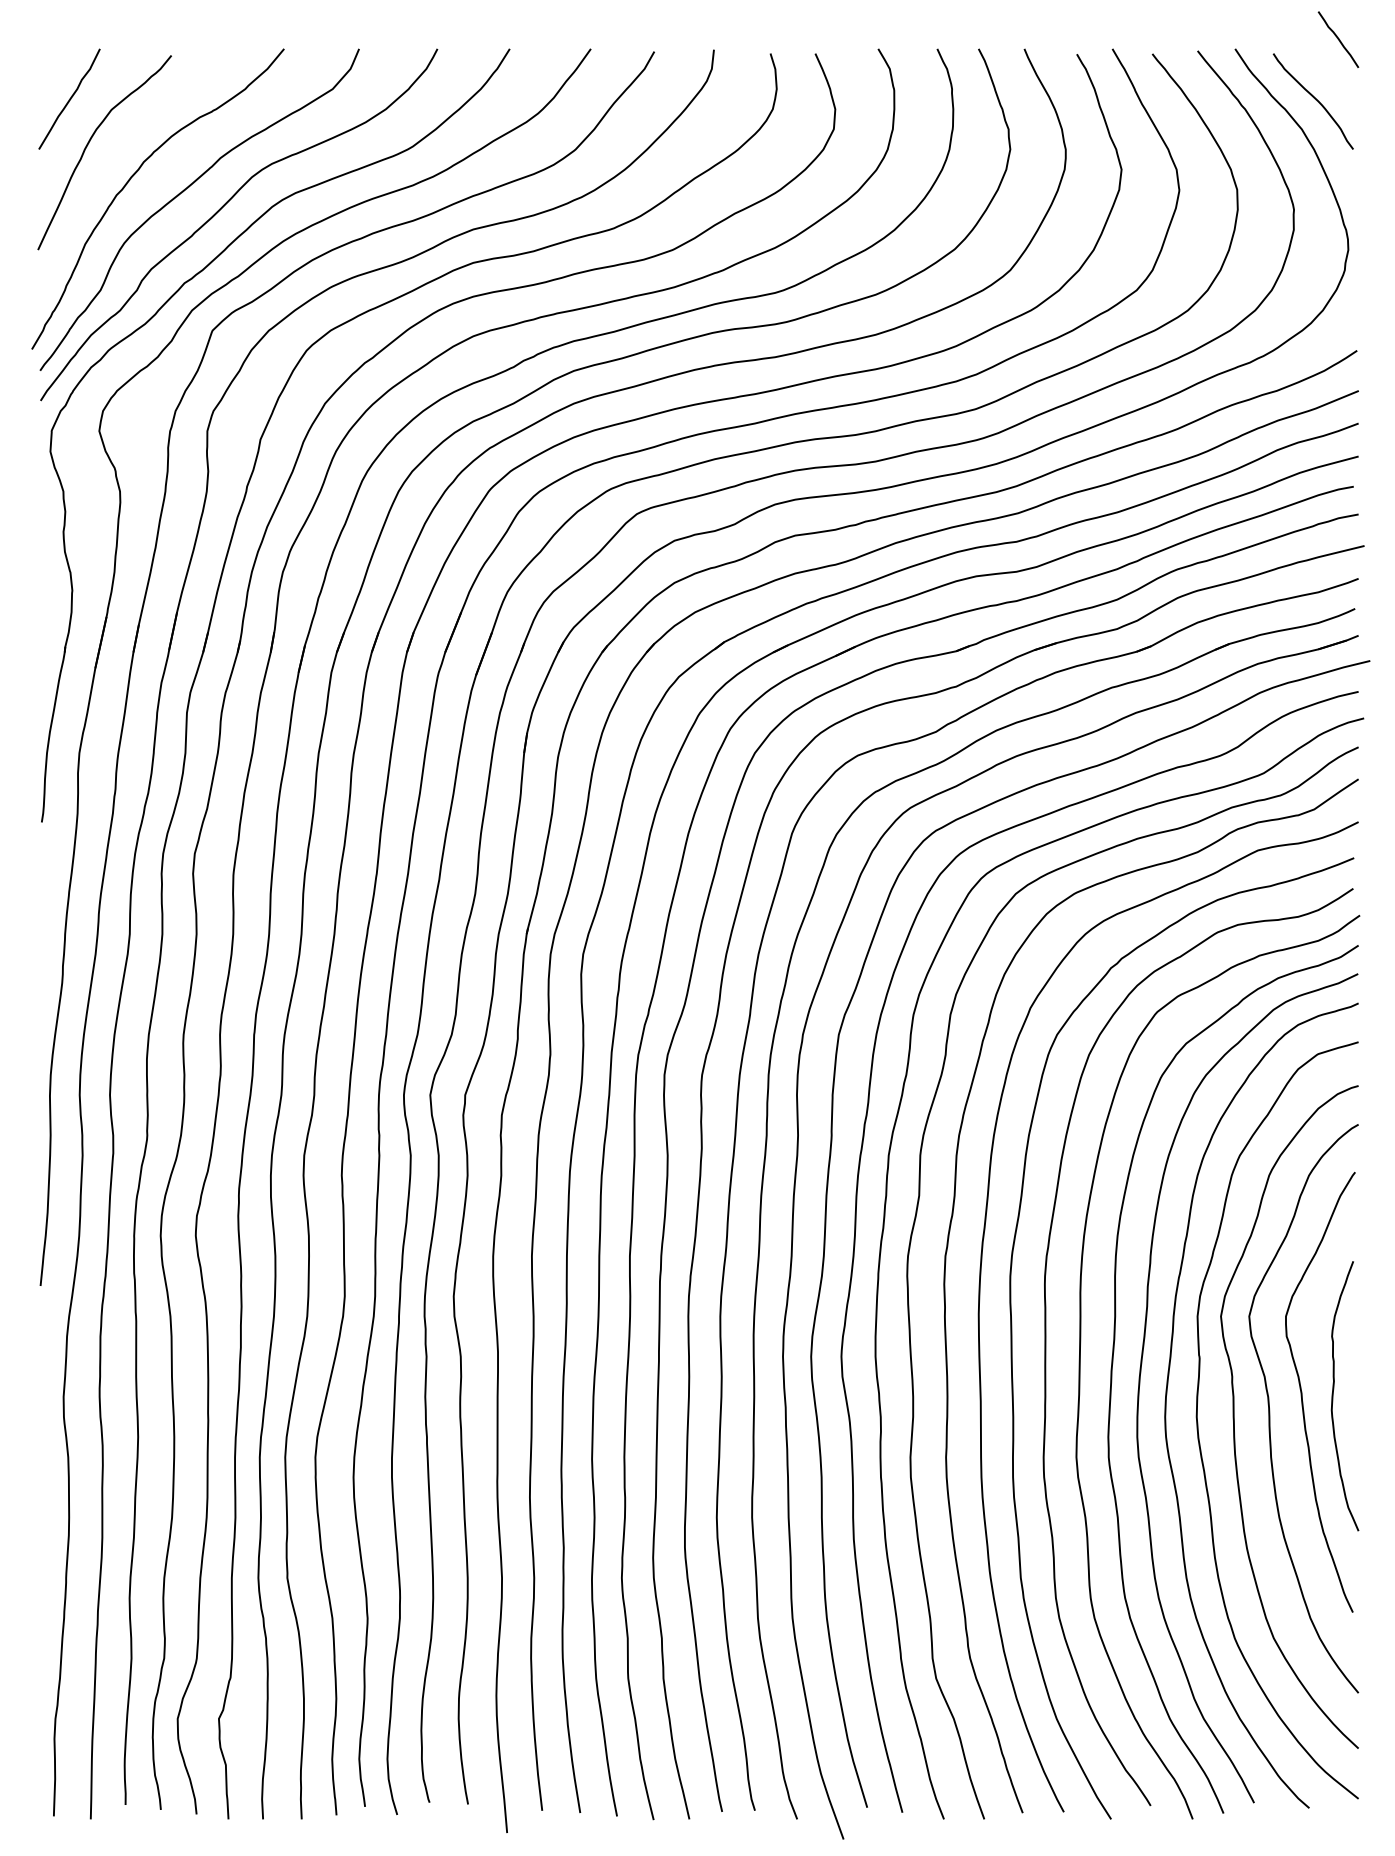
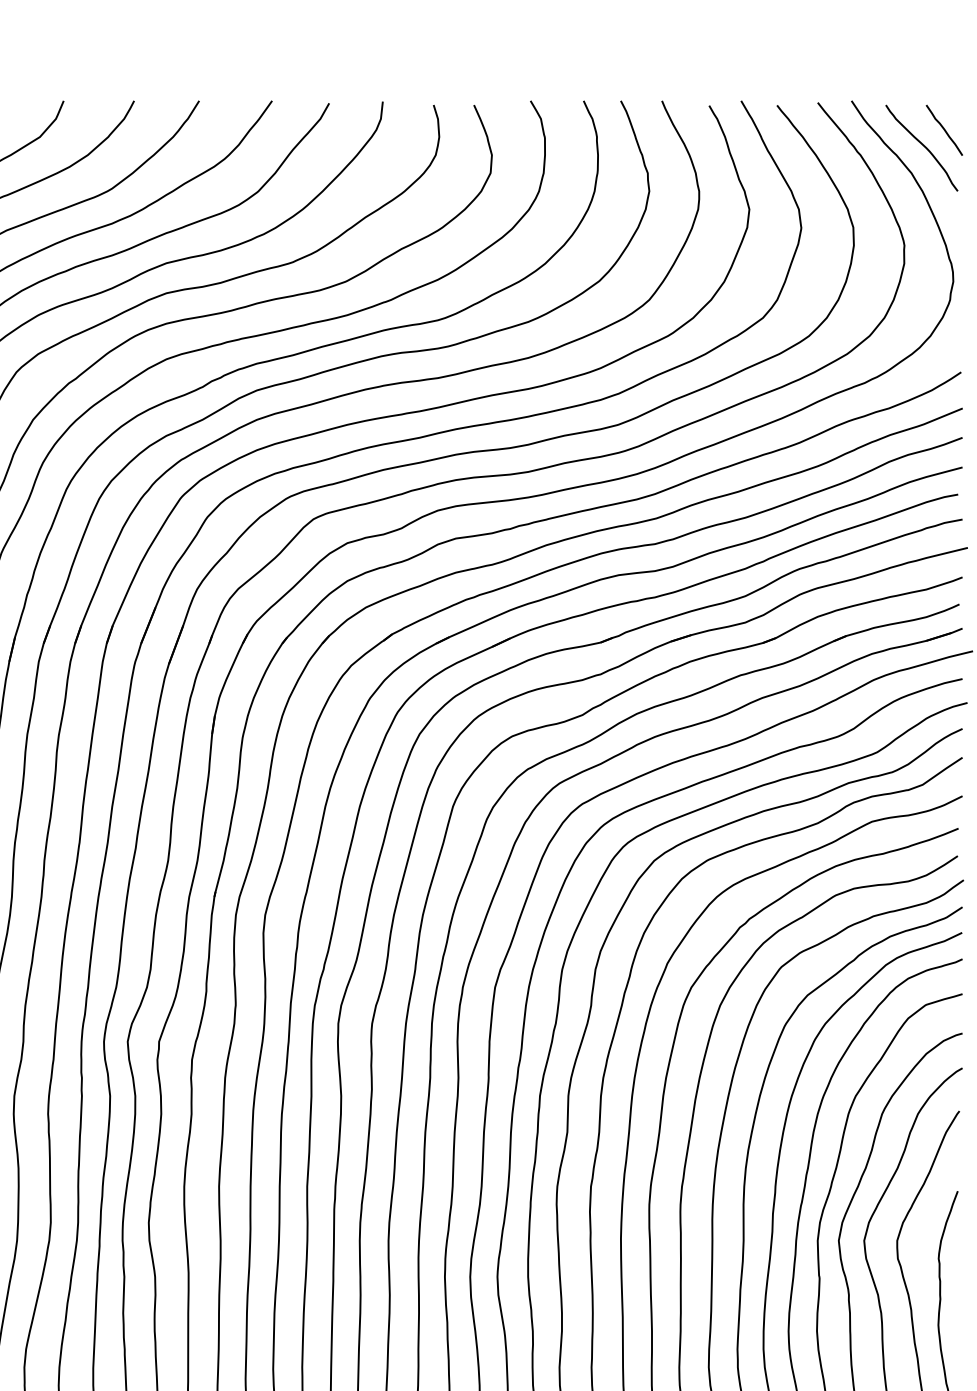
line: (1338, 39) -> (944, 130), moved

